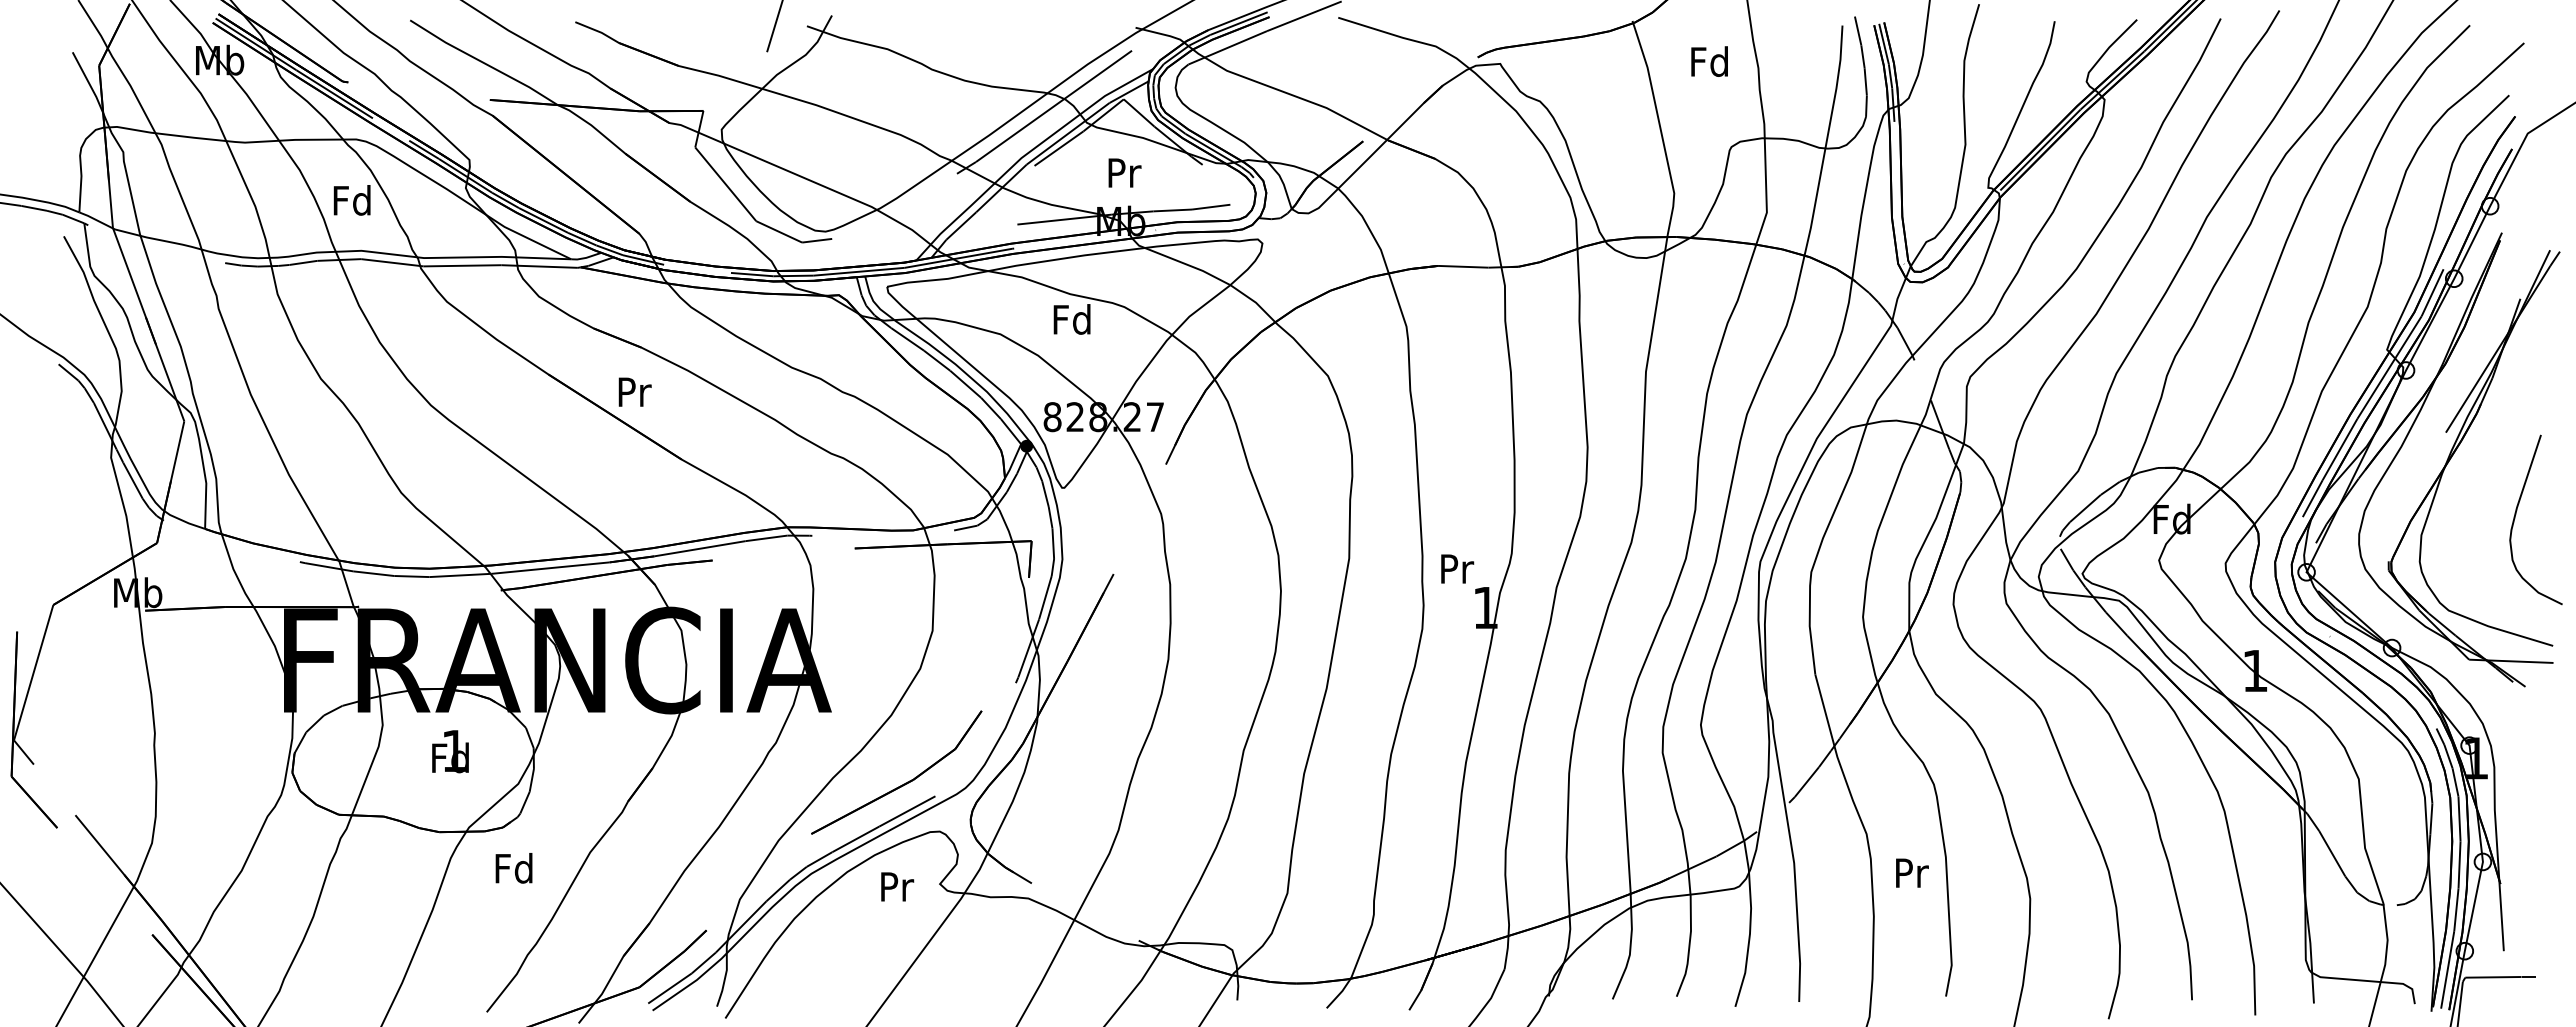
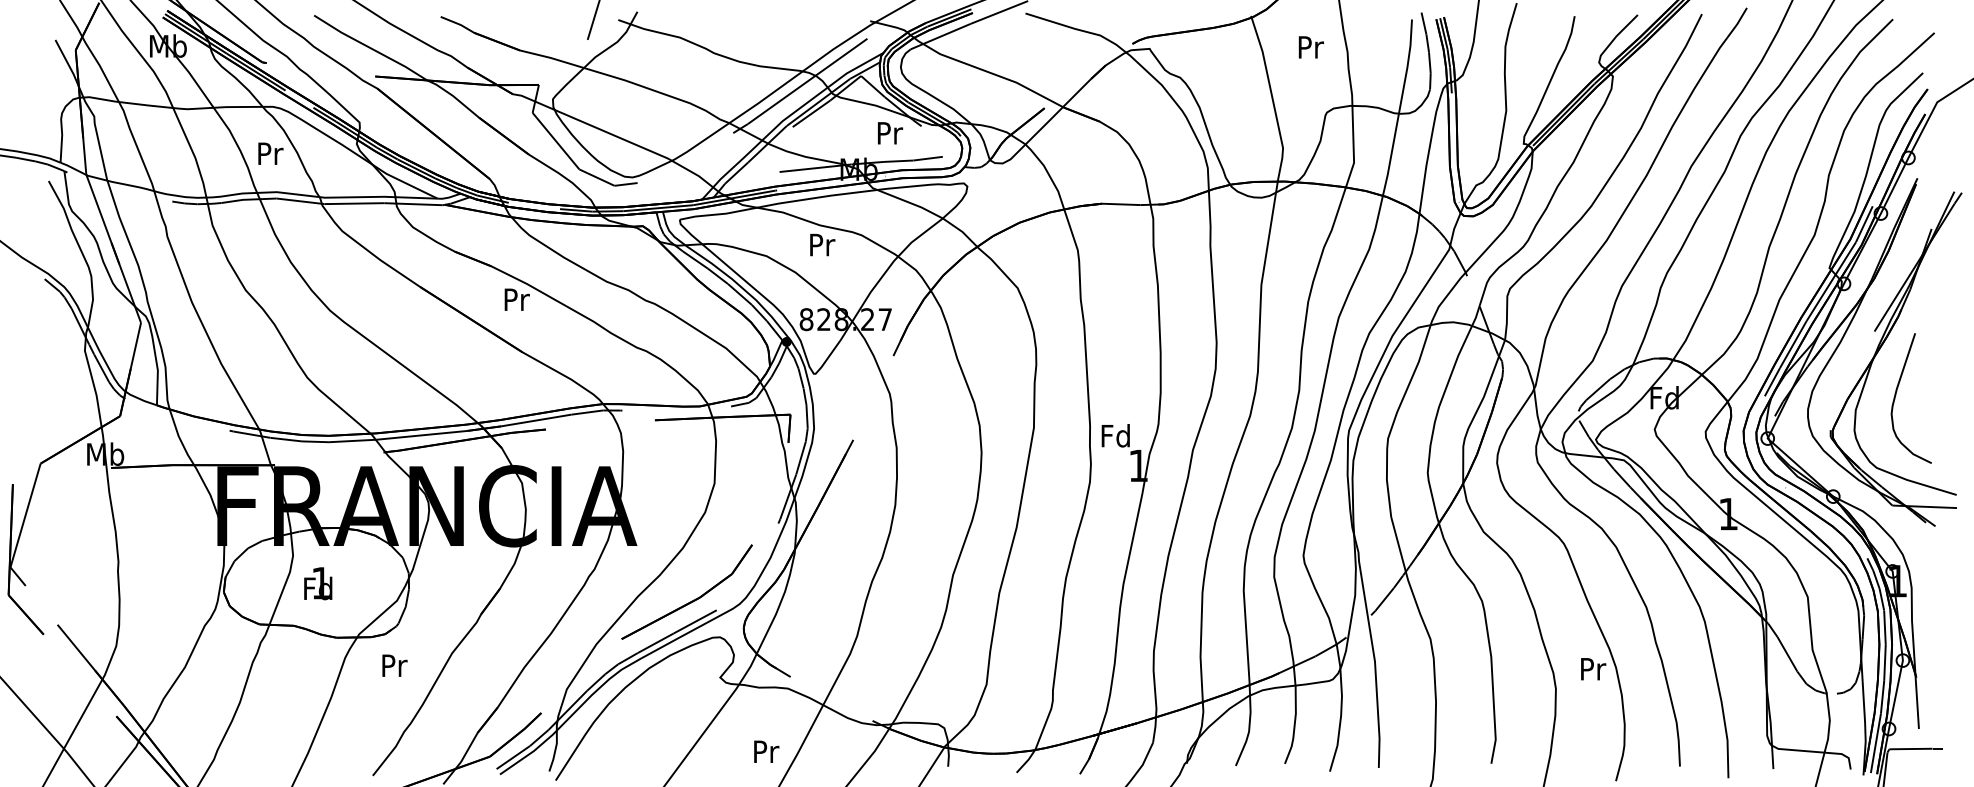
text: (1709, 61) -> (1310, 47), Fd -> Pr
text: (1124, 172) -> (890, 132), moved
text: (351, 200) -> (269, 153), Fd -> Pr
text: (1071, 319) -> (821, 244), Fd -> Pr
text: (634, 391) -> (516, 299), moved
curve: (2516, 514) -> (1896, 394), moved
text: (1455, 568) -> (1115, 435), Pr -> Fd
text: (450, 751) -> (318, 583), moved
text: (513, 868) -> (393, 665), Fd -> Pr
text: (1912, 872) -> (1593, 668), moved
text: (897, 886) -> (766, 751), moved

